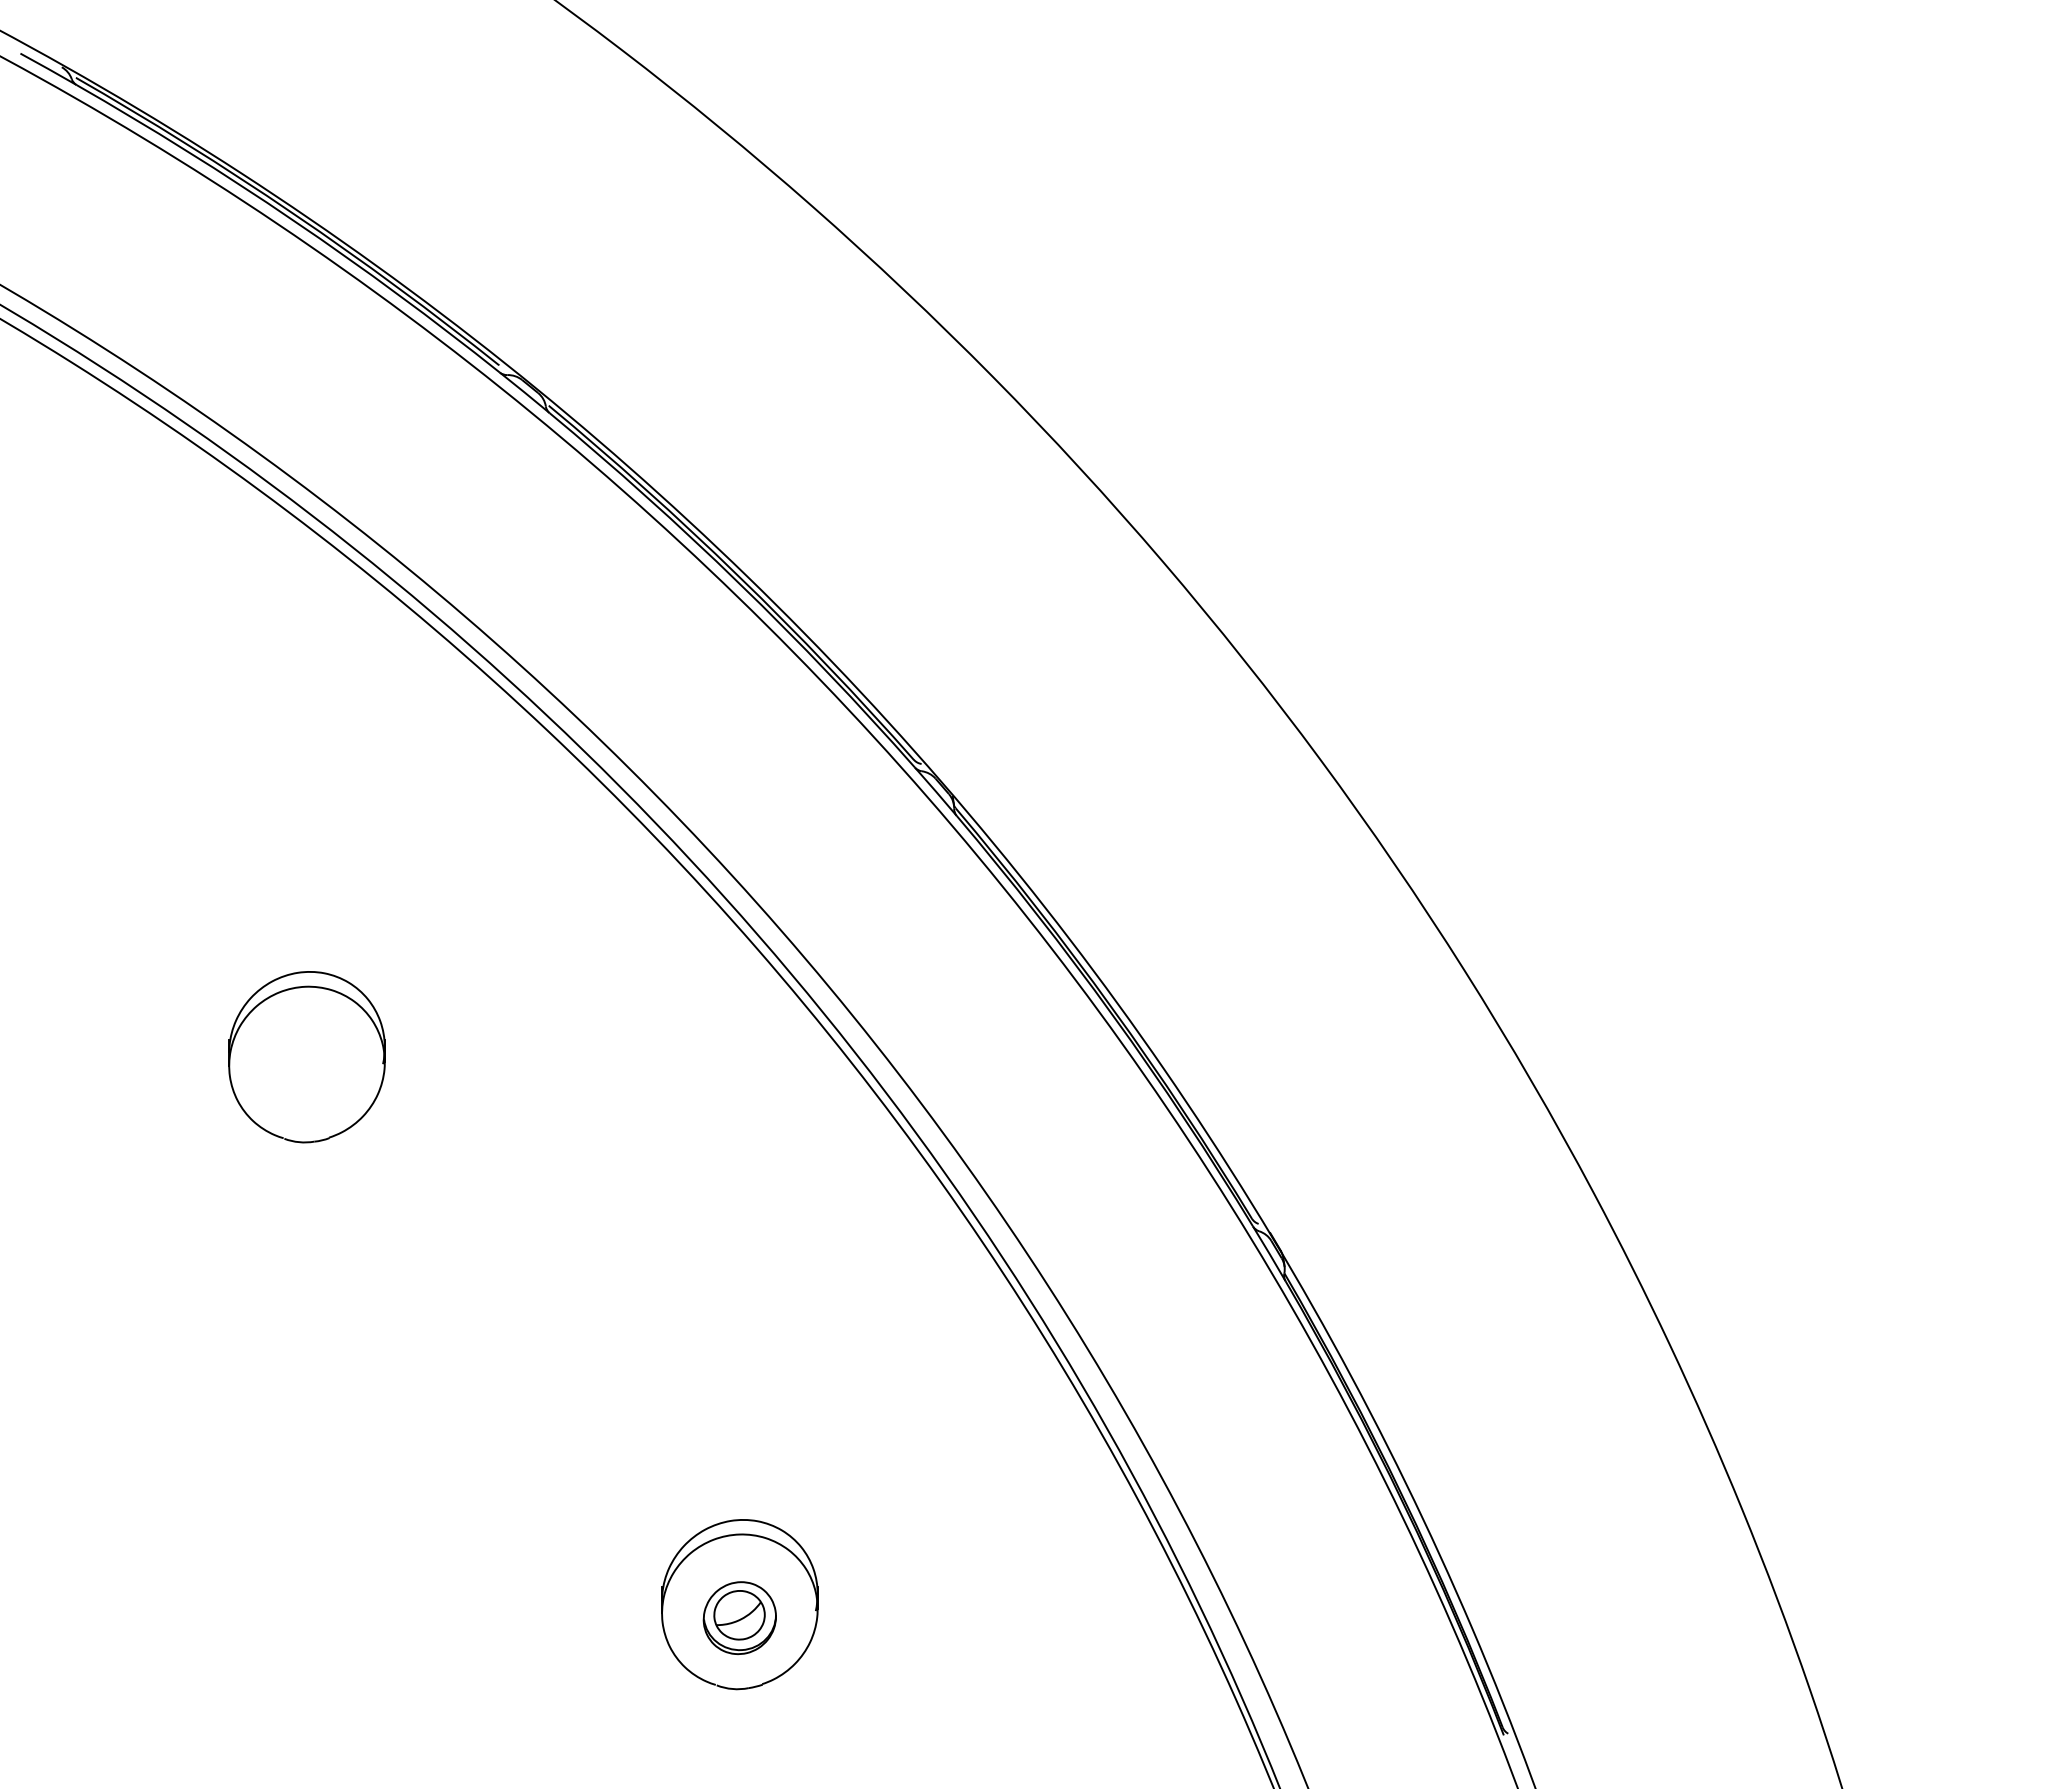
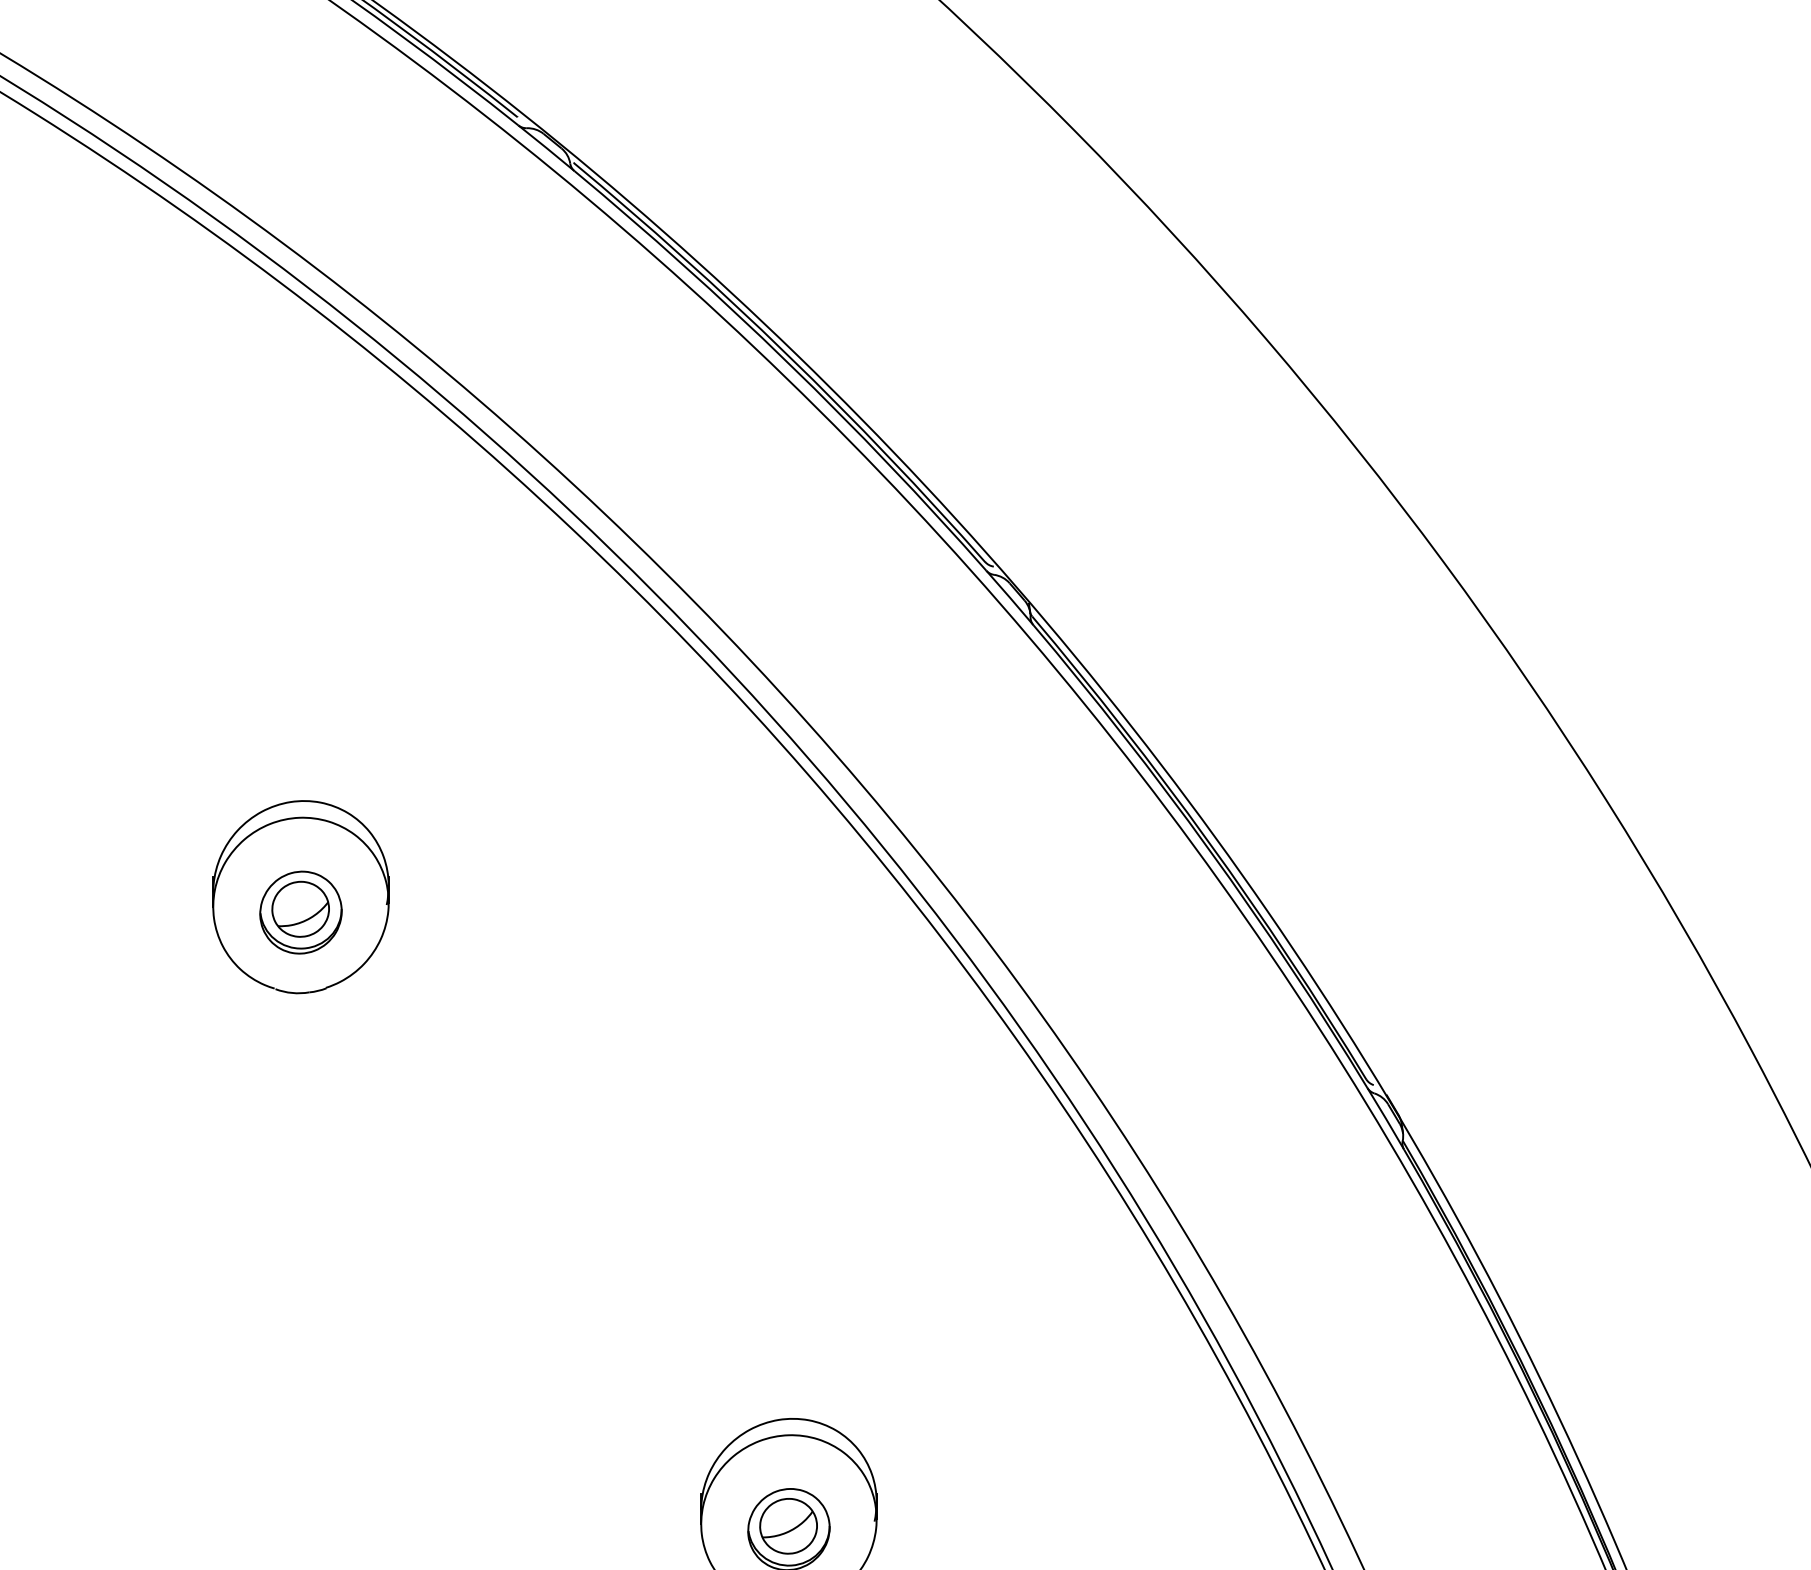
part: (307, 1070) -> (301, 912), added

